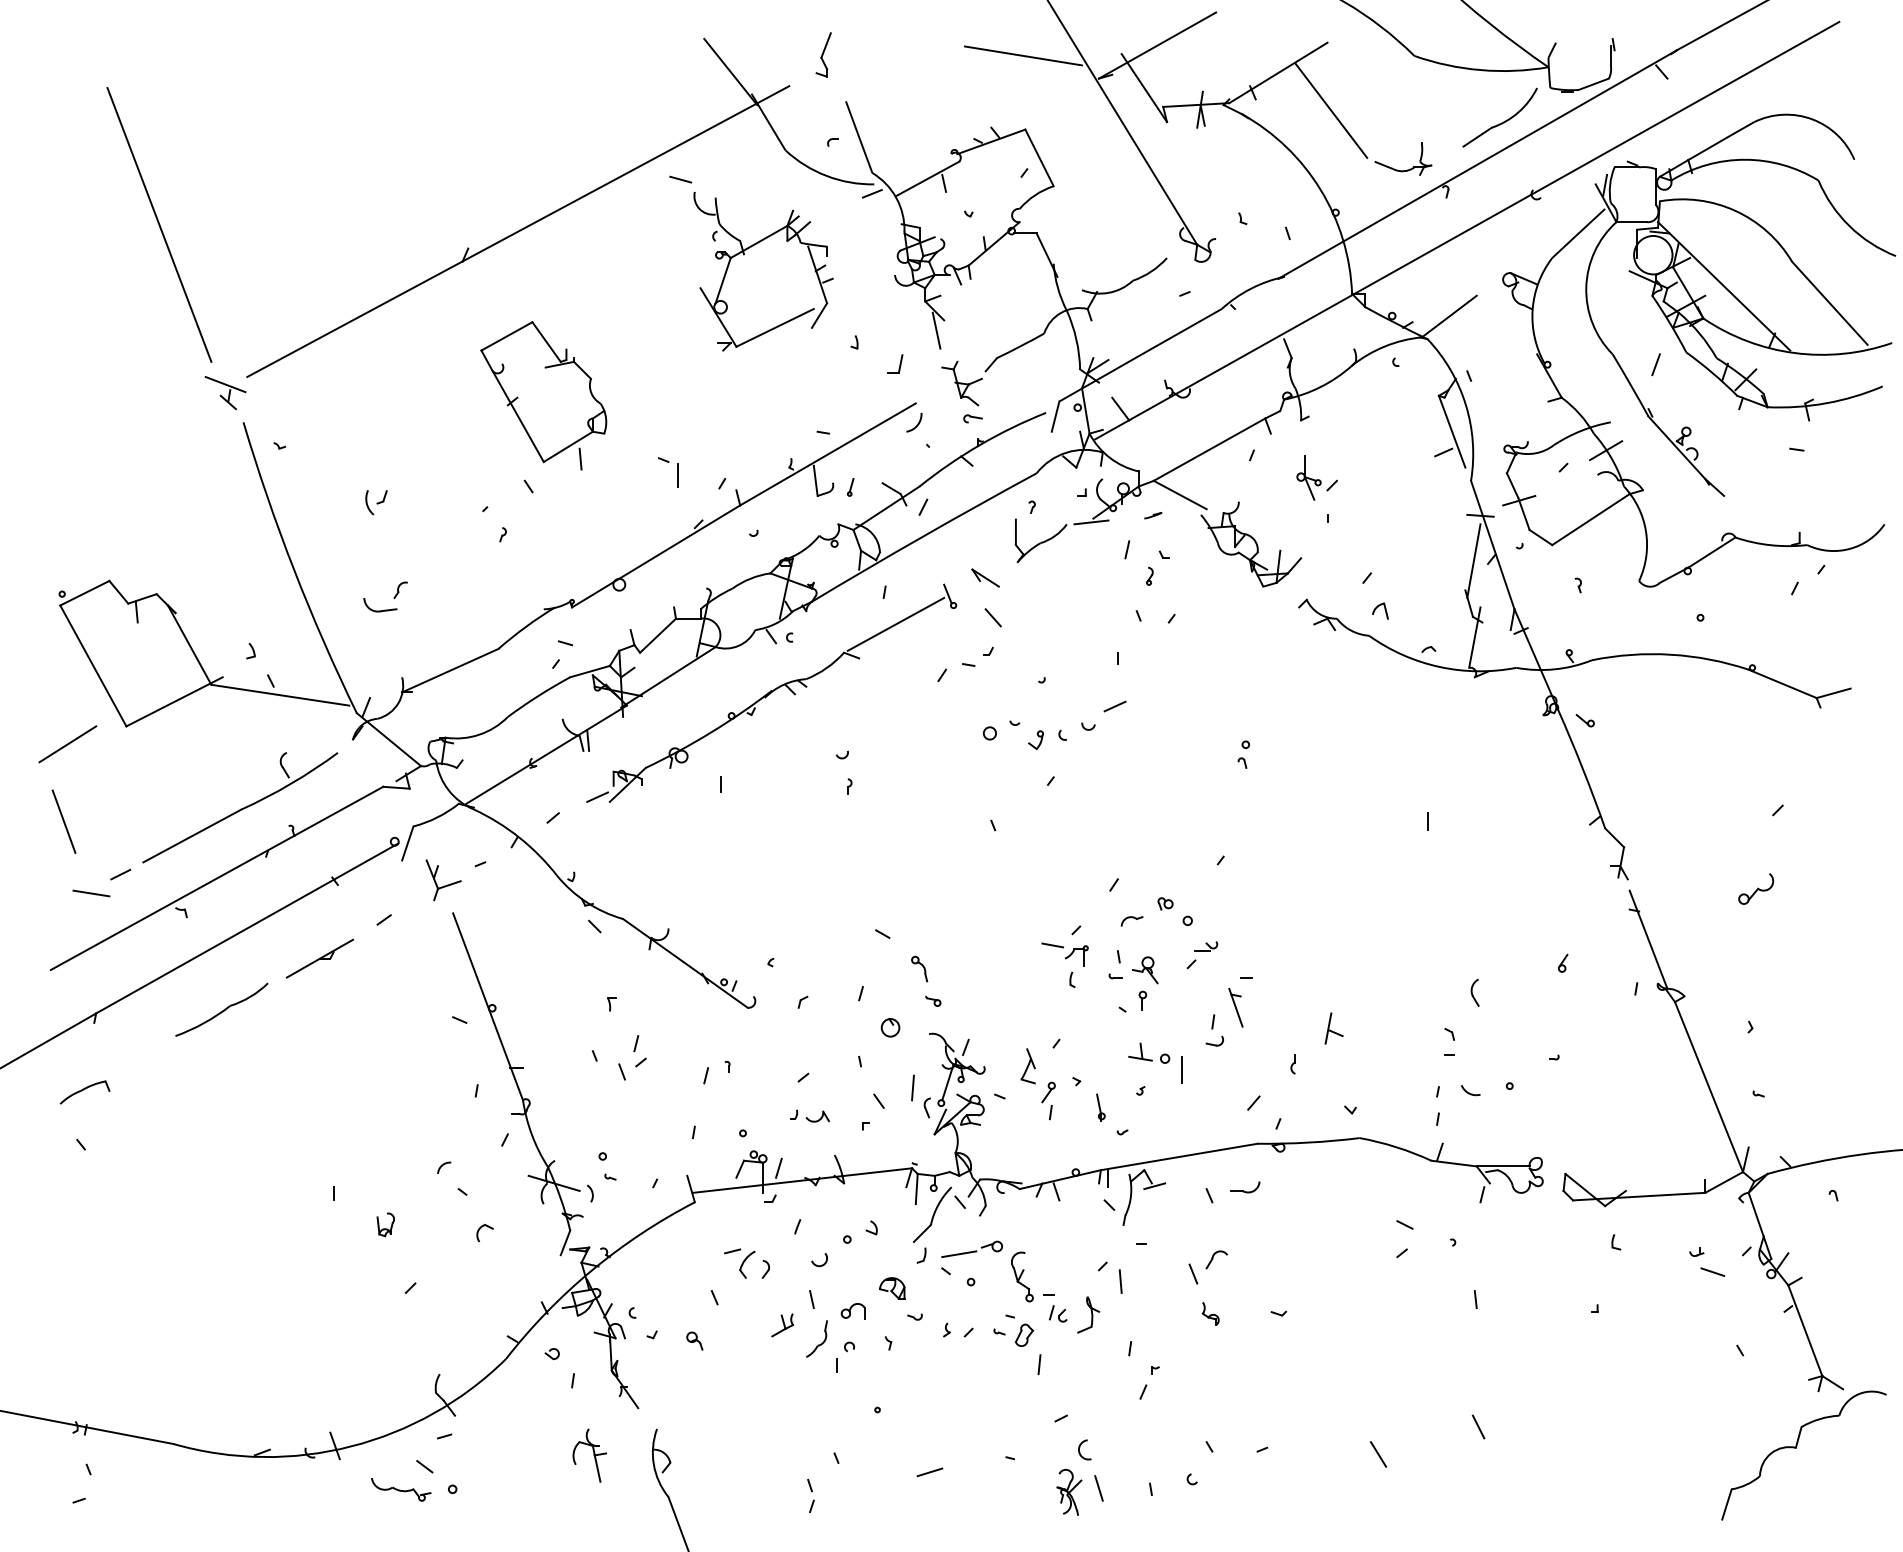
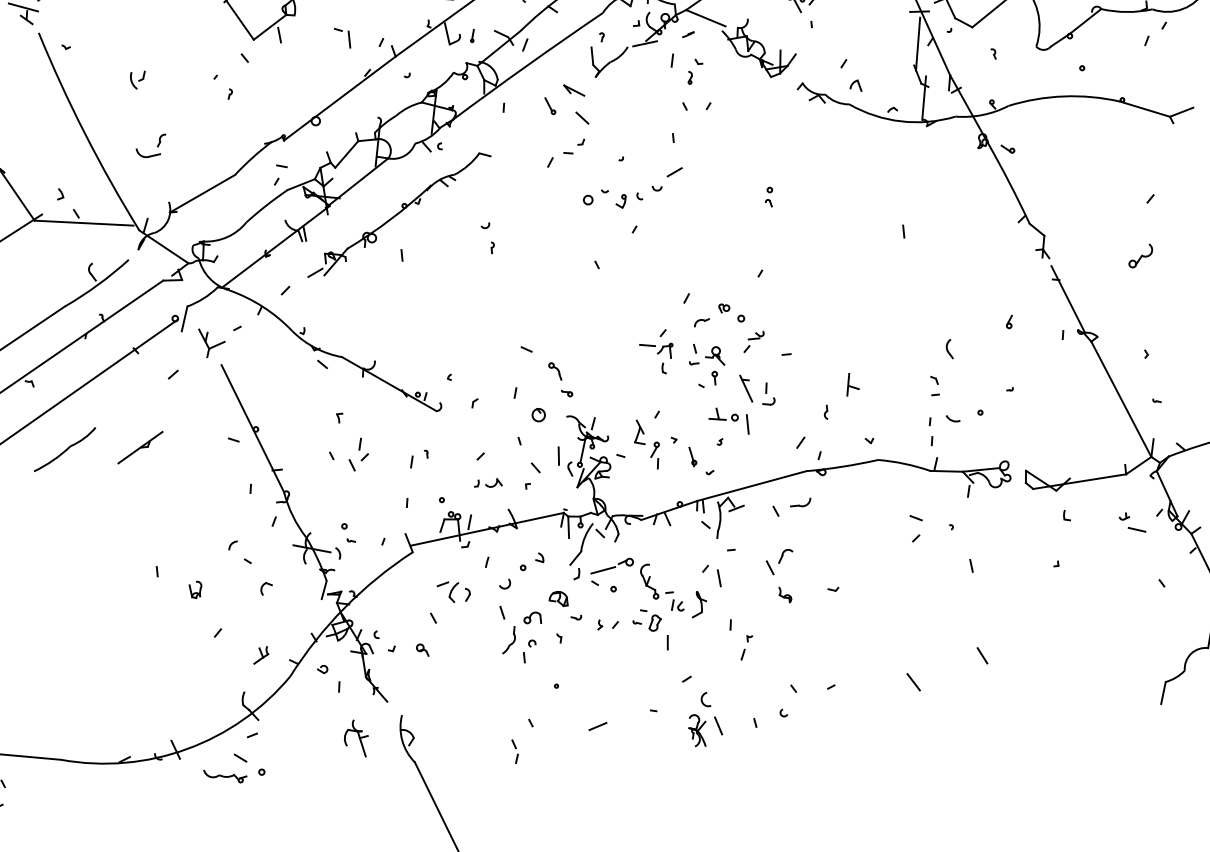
line: (895, 623) -> (513, 129), removed
part: (319, 958) -> (140, 447), moved
part: (1235, 1007) -> (745, 388), moved
part: (782, 1325) -> (260, 655), moved

